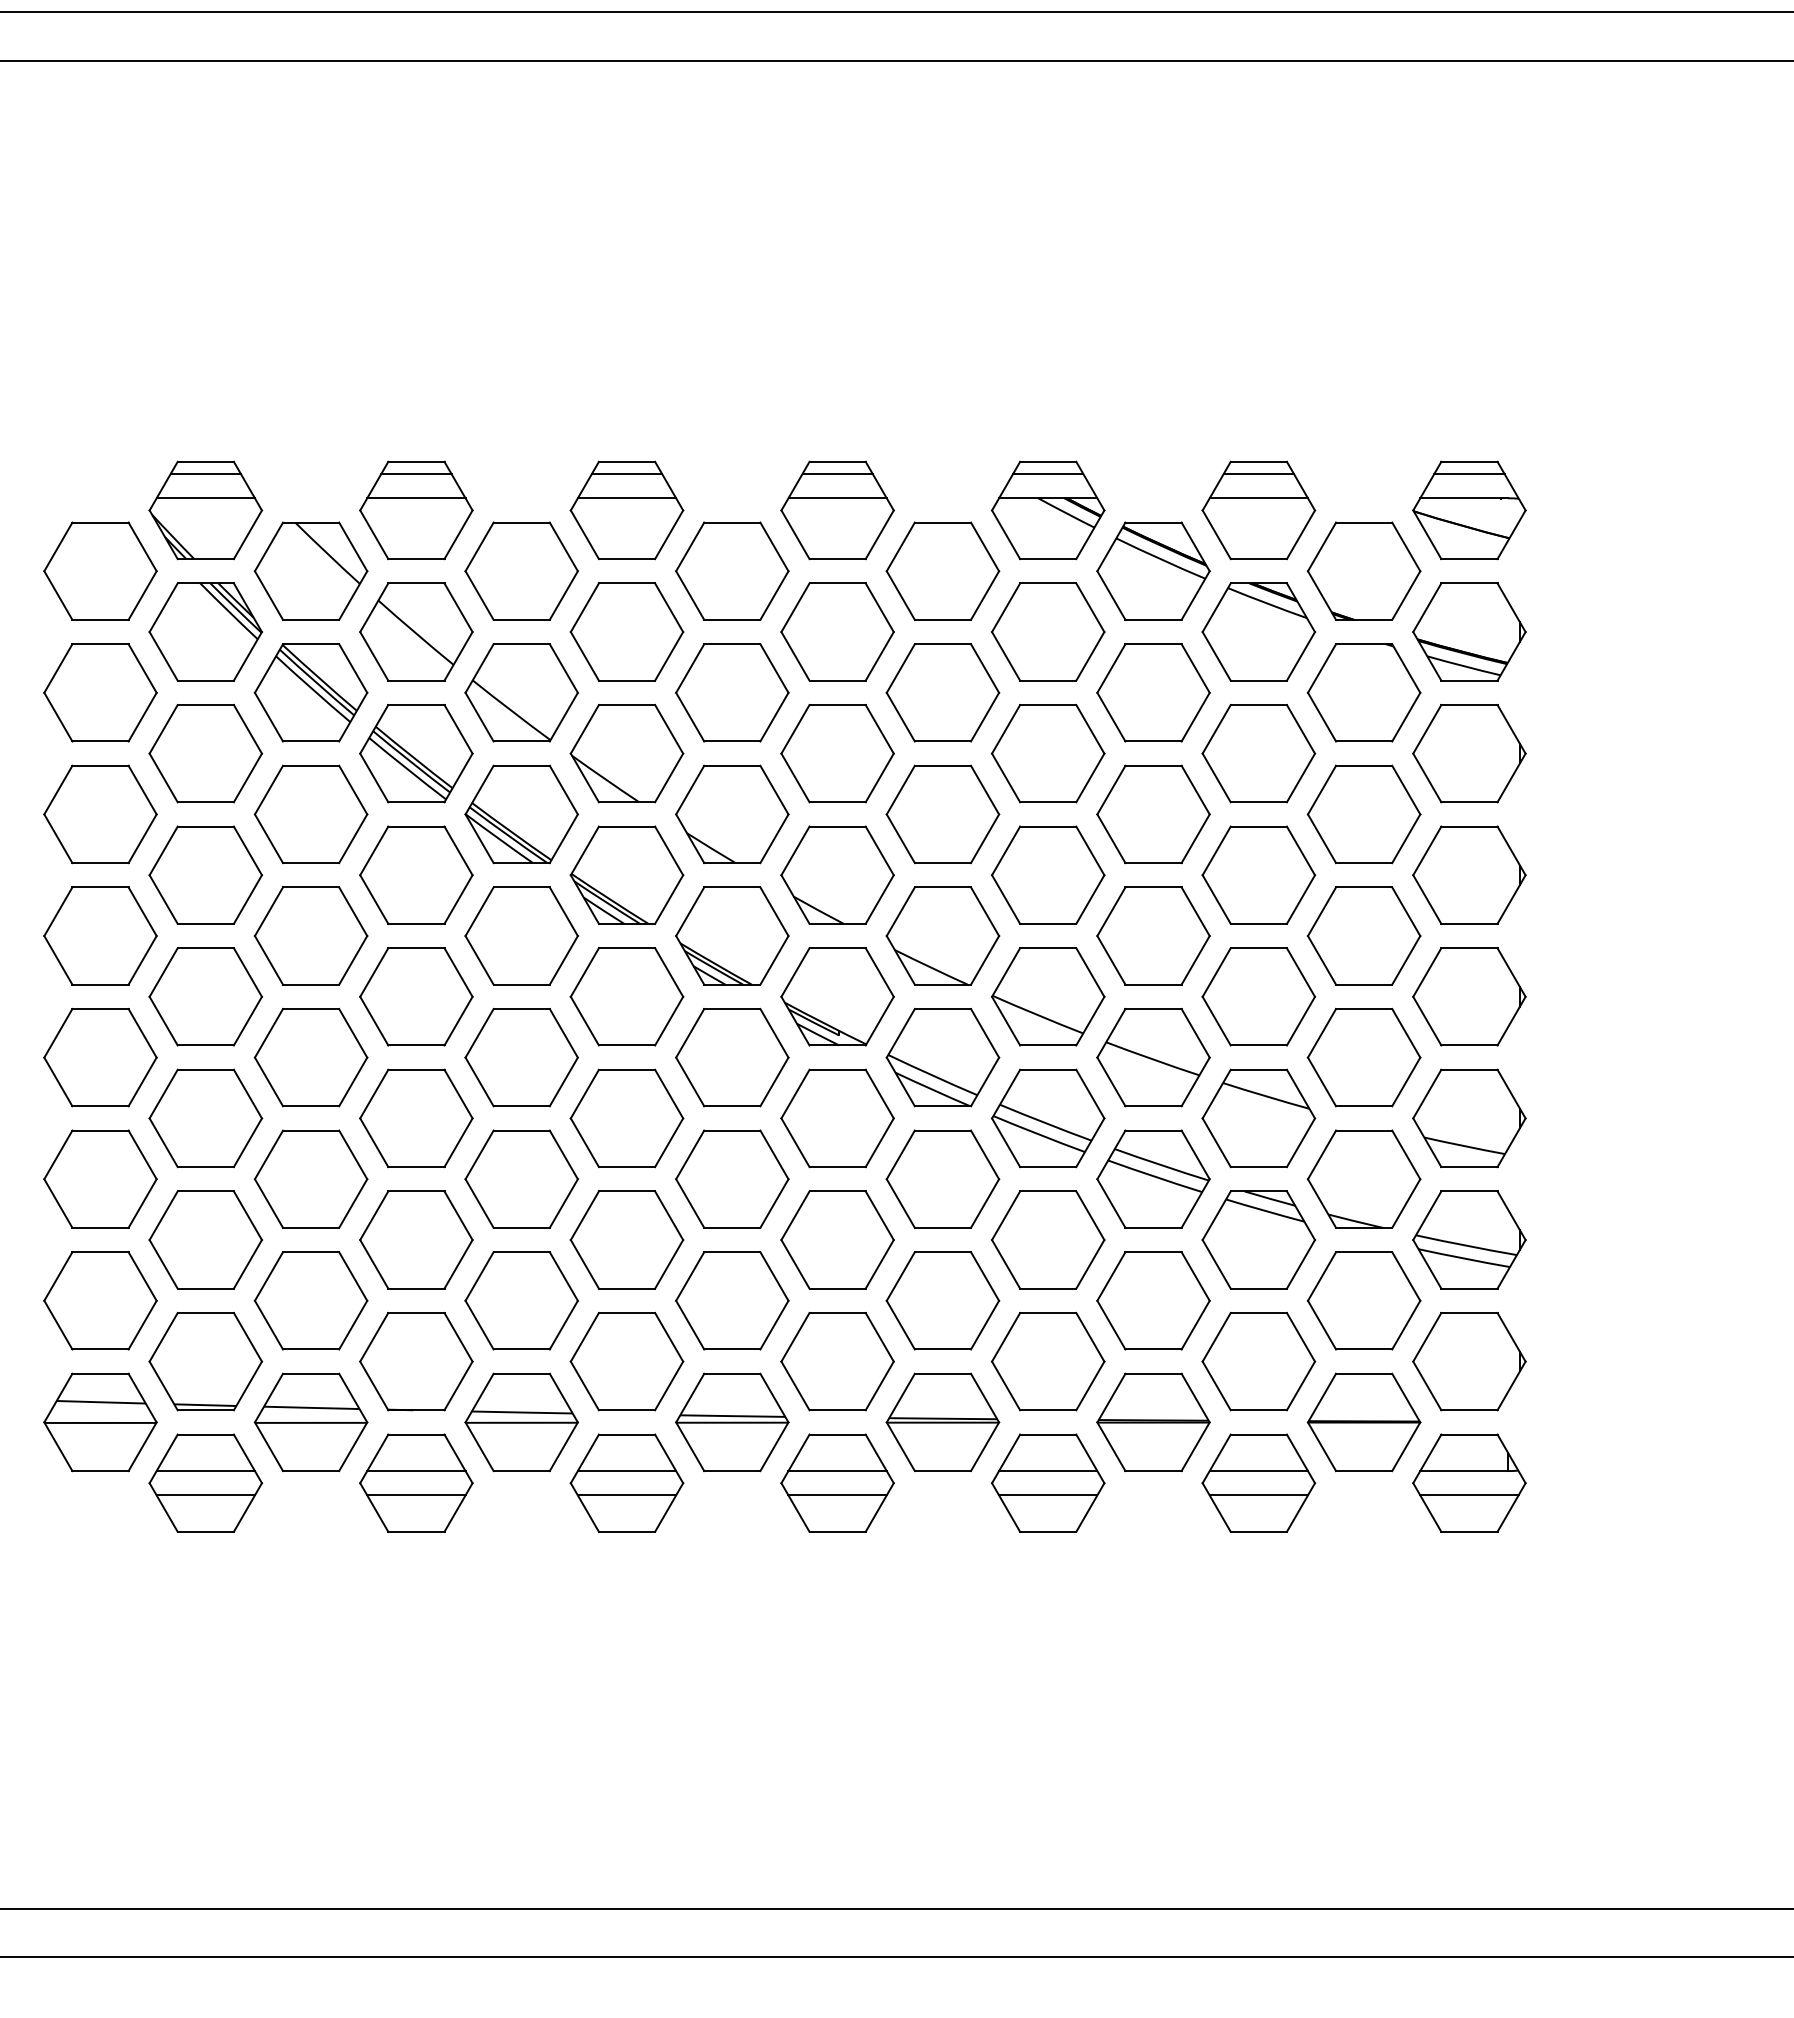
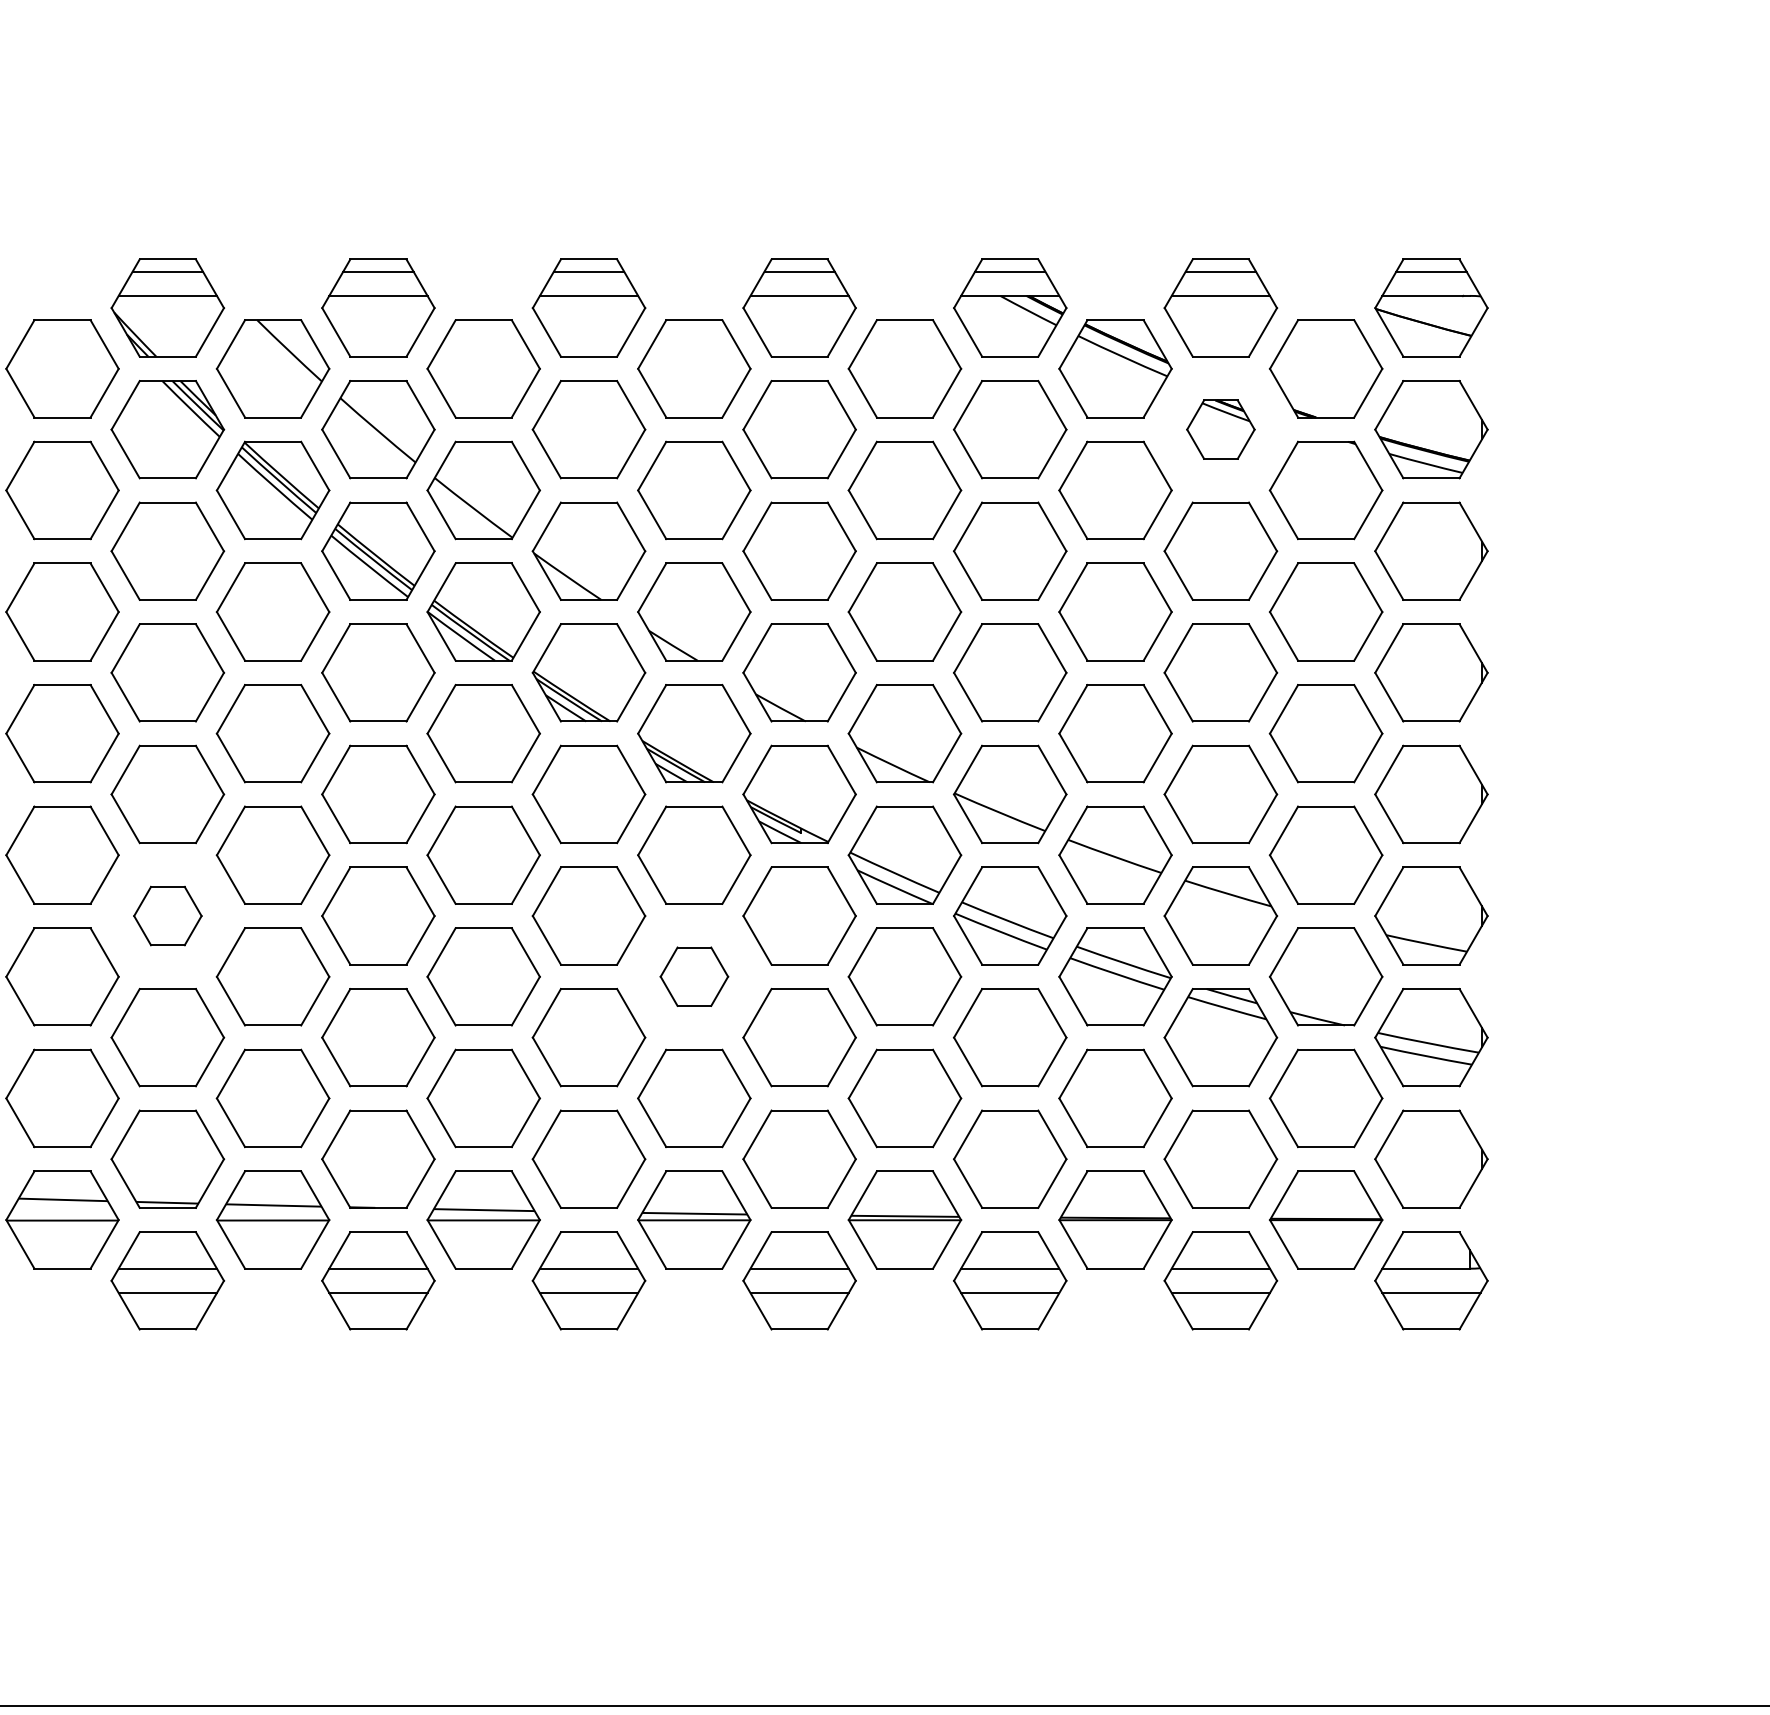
part: (1258, 631) -> (1220, 429), size x0.6
part: (205, 1118) -> (167, 916), size x0.6
part: (732, 1178) -> (694, 976), size x0.6

